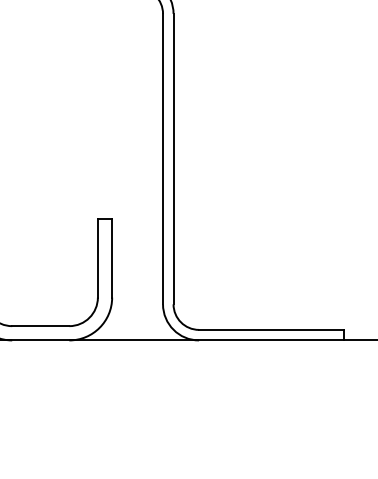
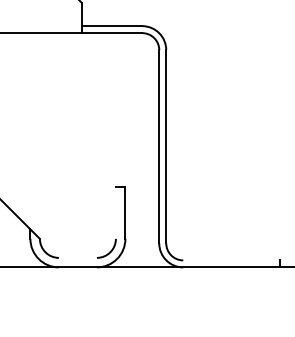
line: (97, 257) -> (115, 212), removed
line: (40, 325) -> (77, 257), removed
line: (271, 330) -> (231, 260), removed

